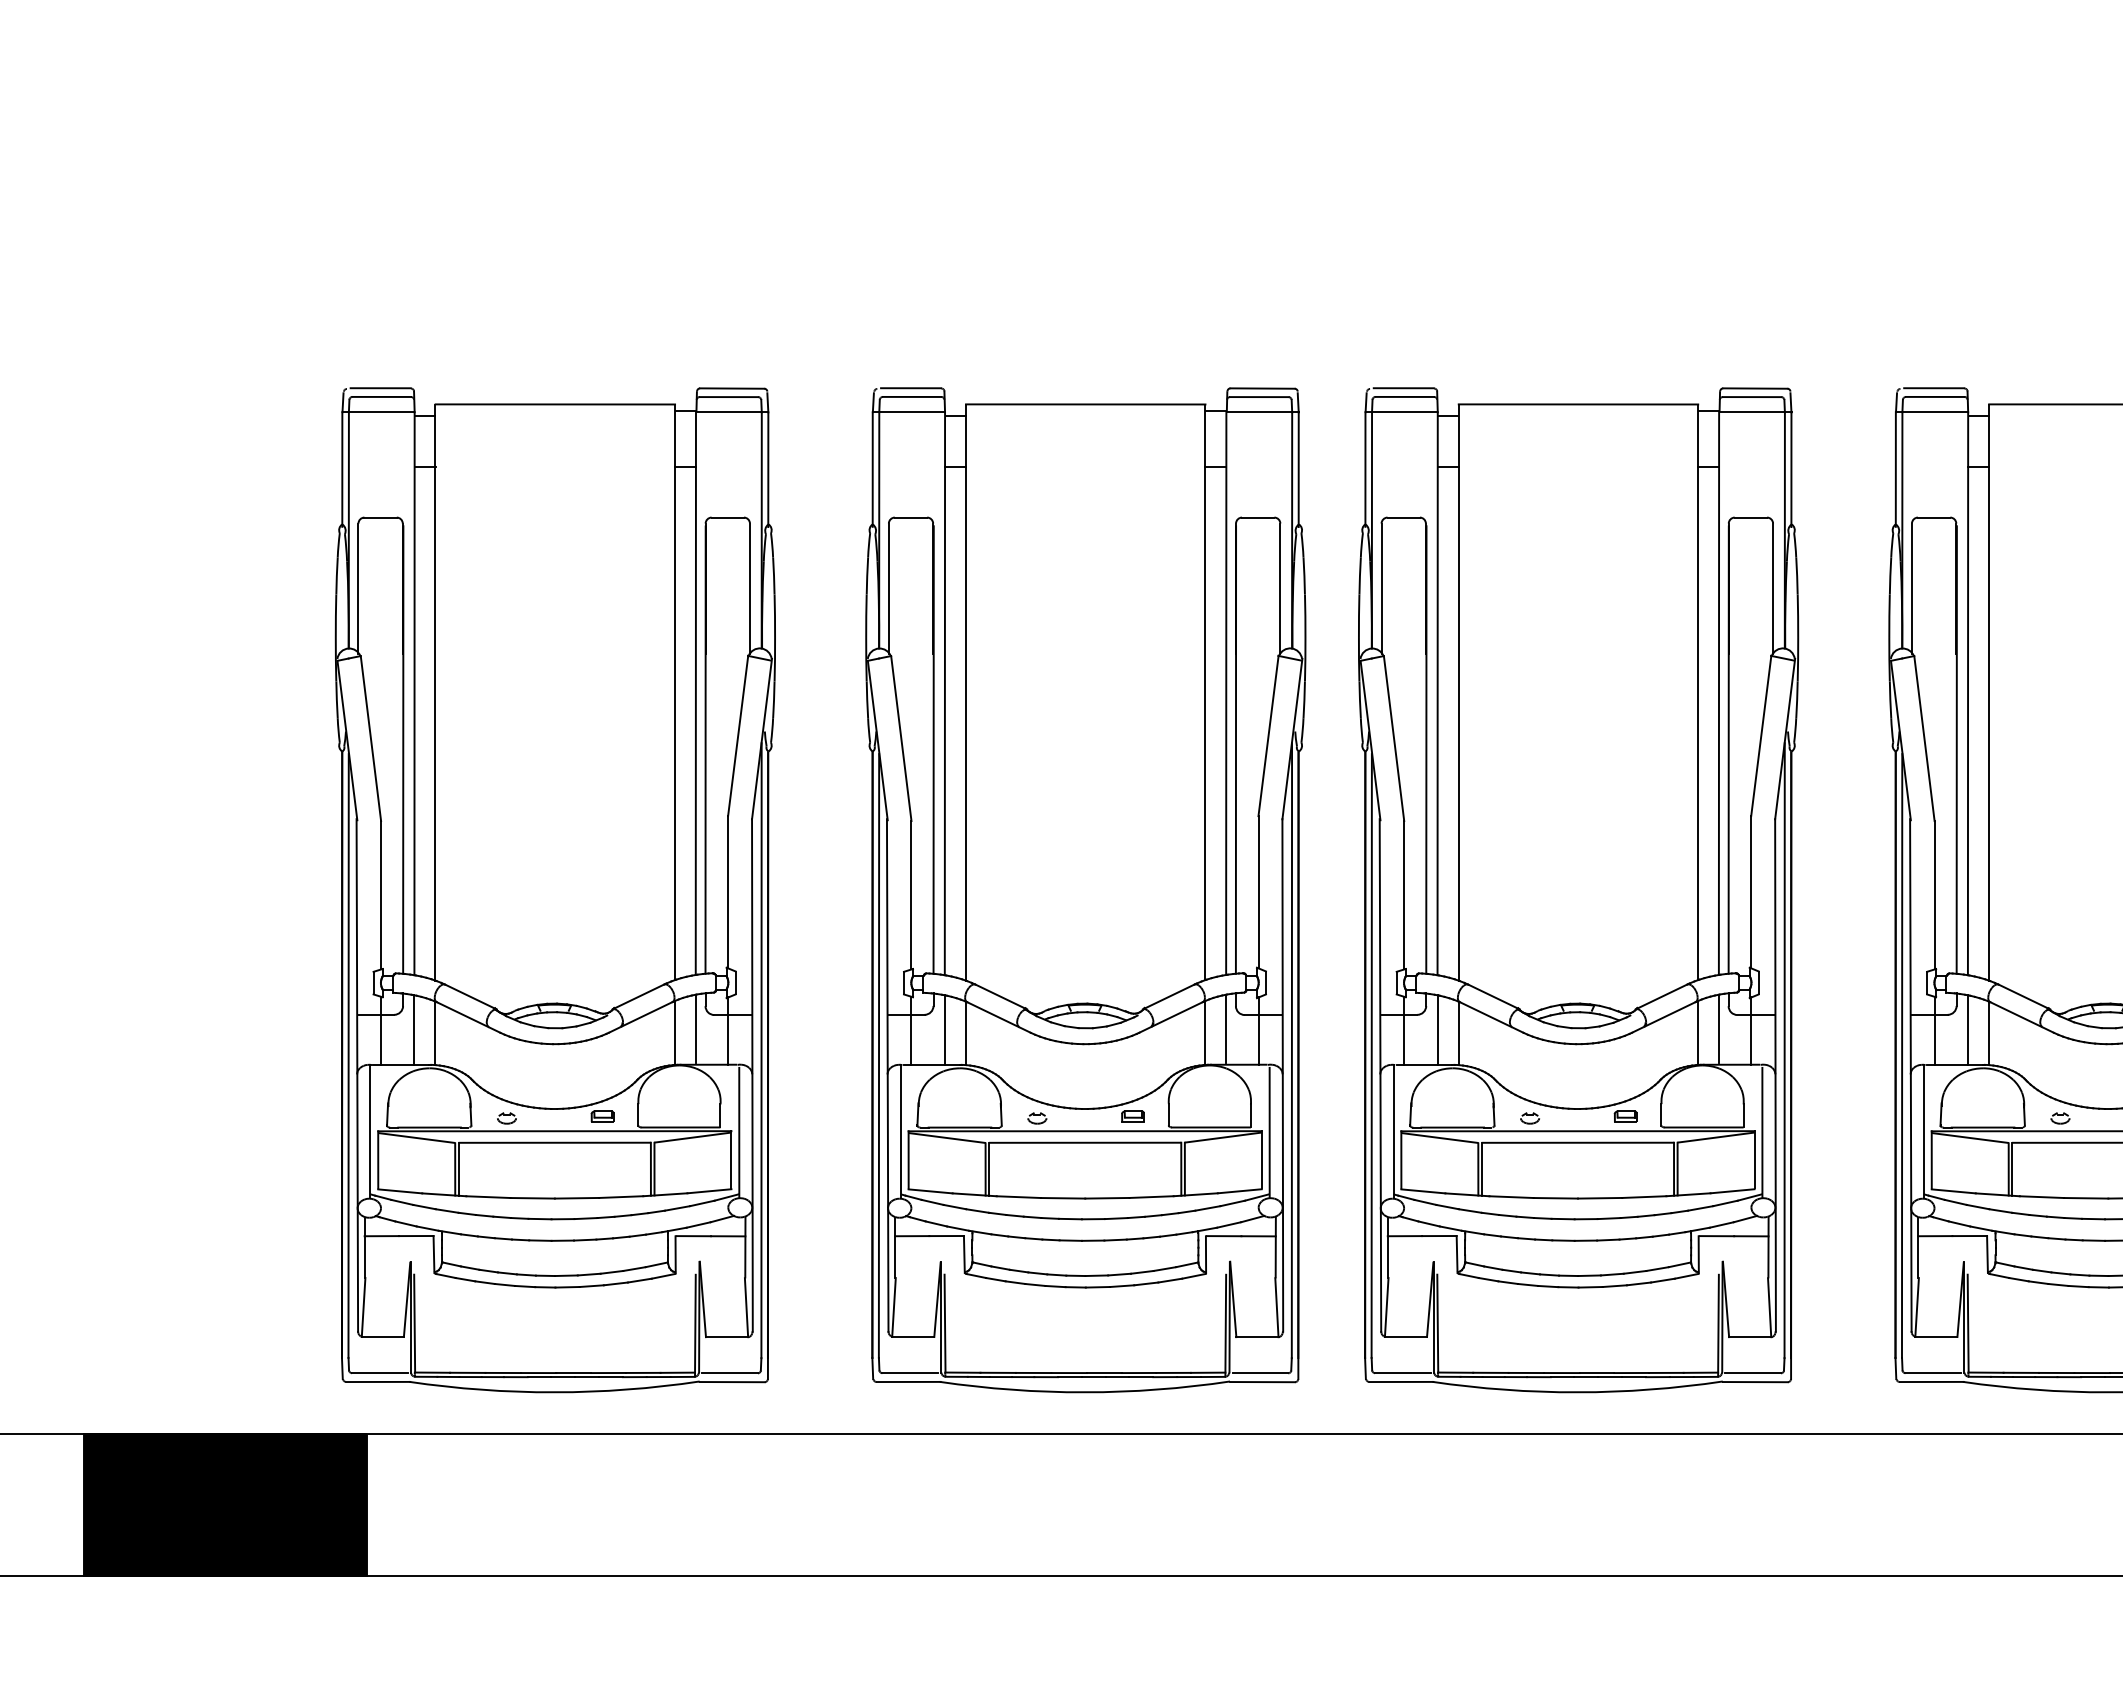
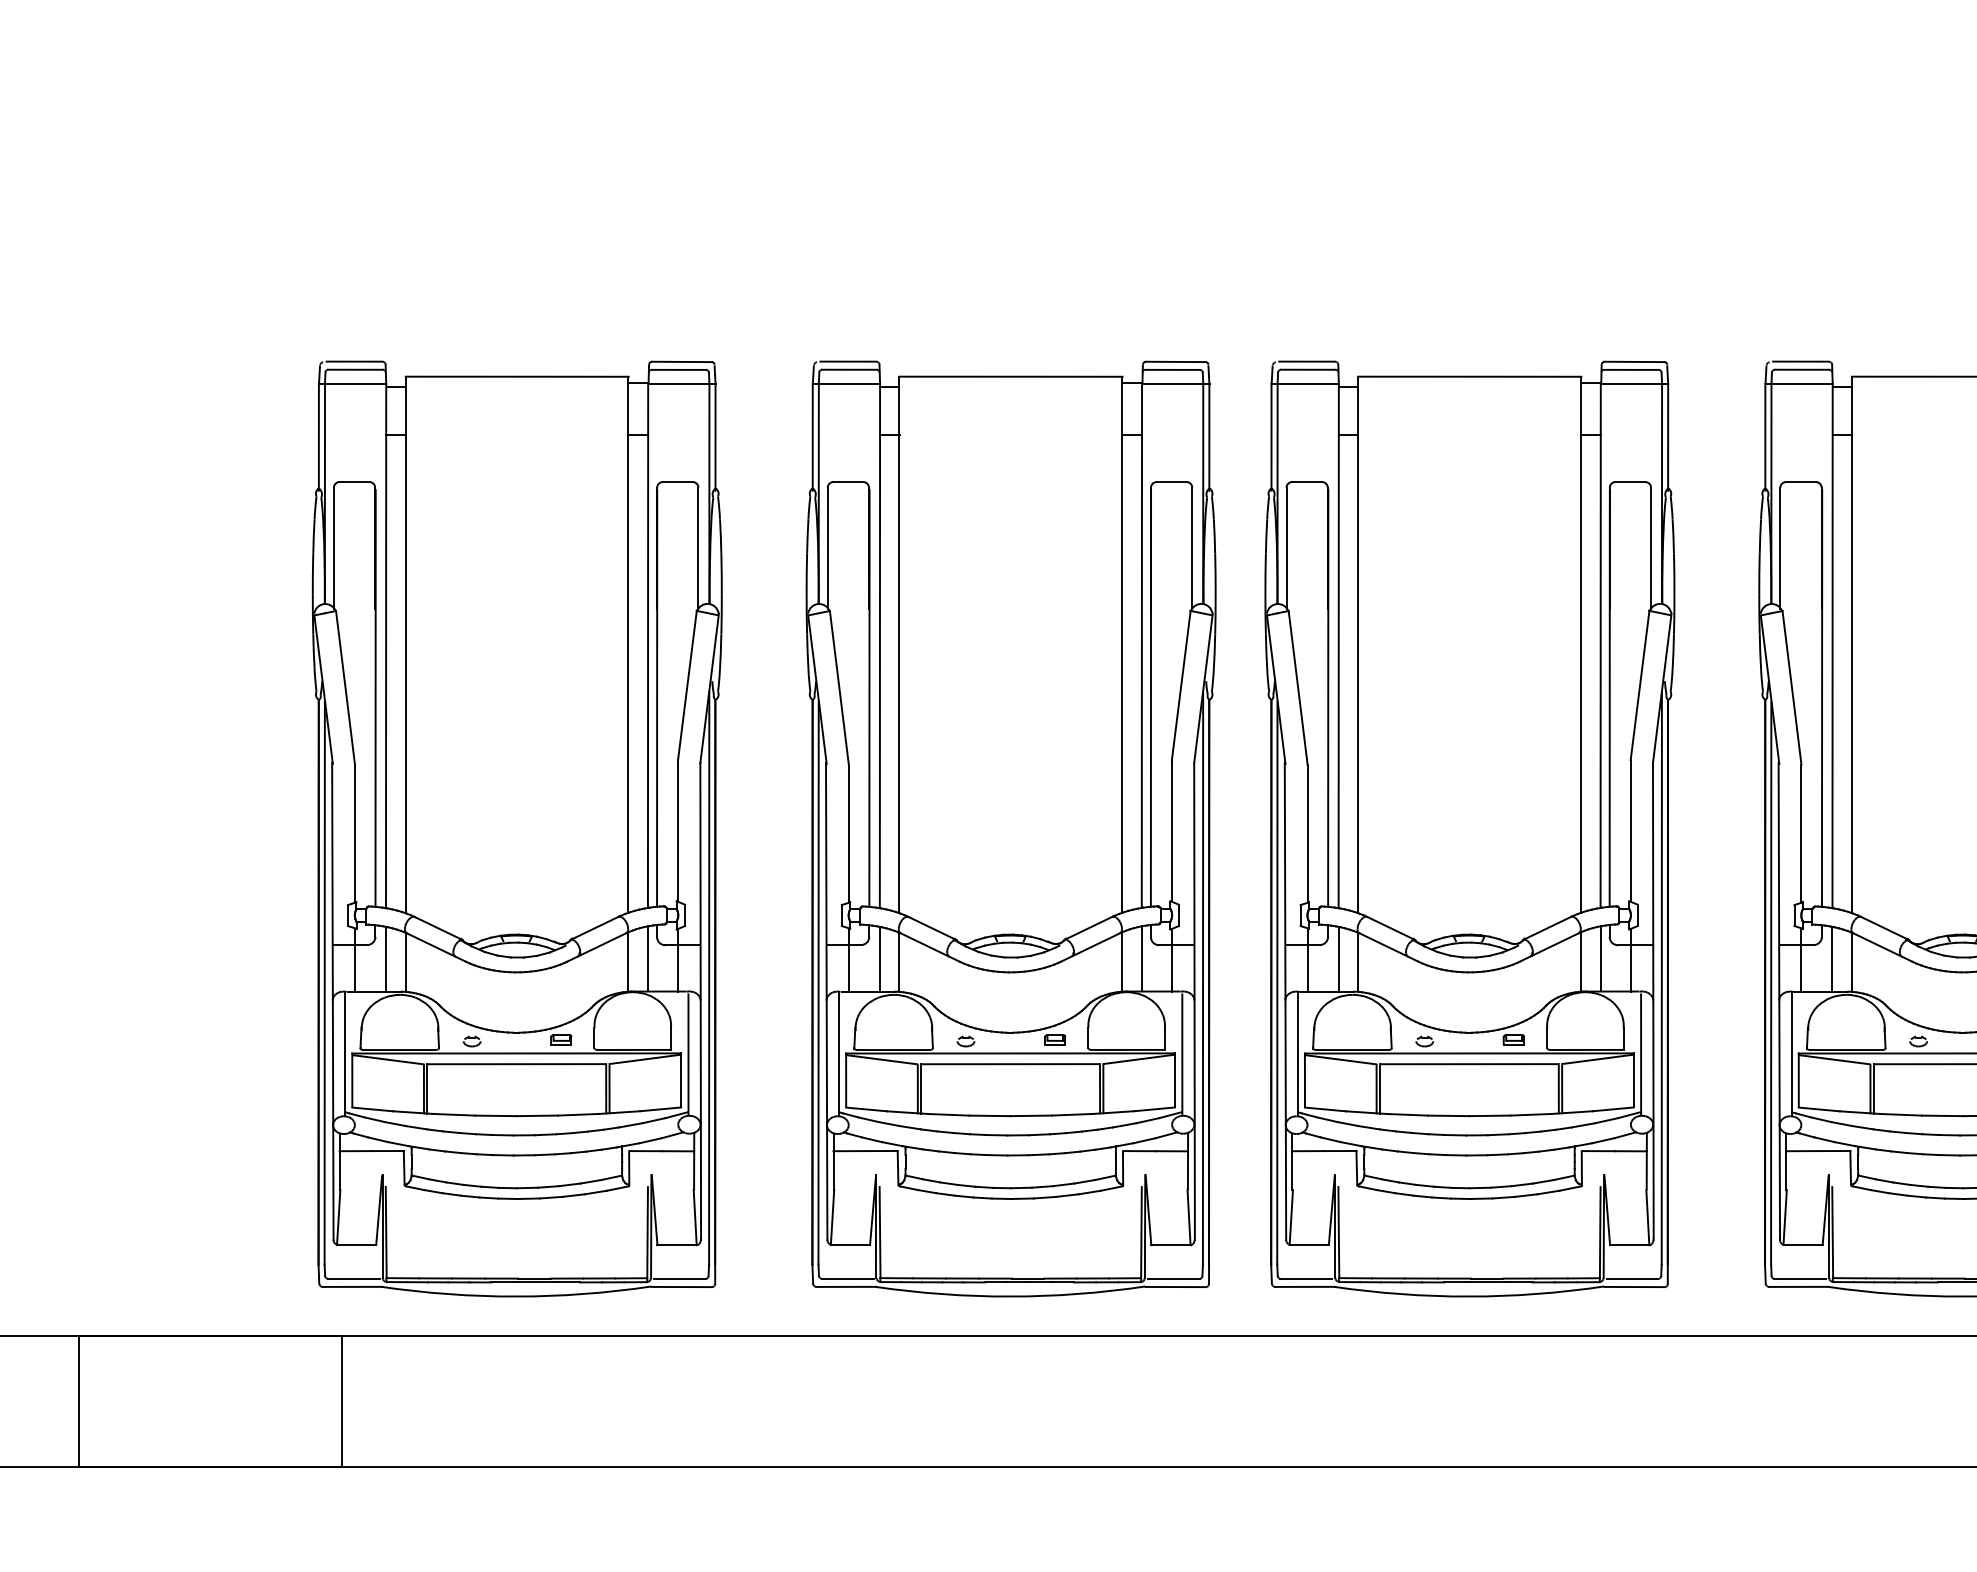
fill: (225, 1504) -> (210, 1400), removed

